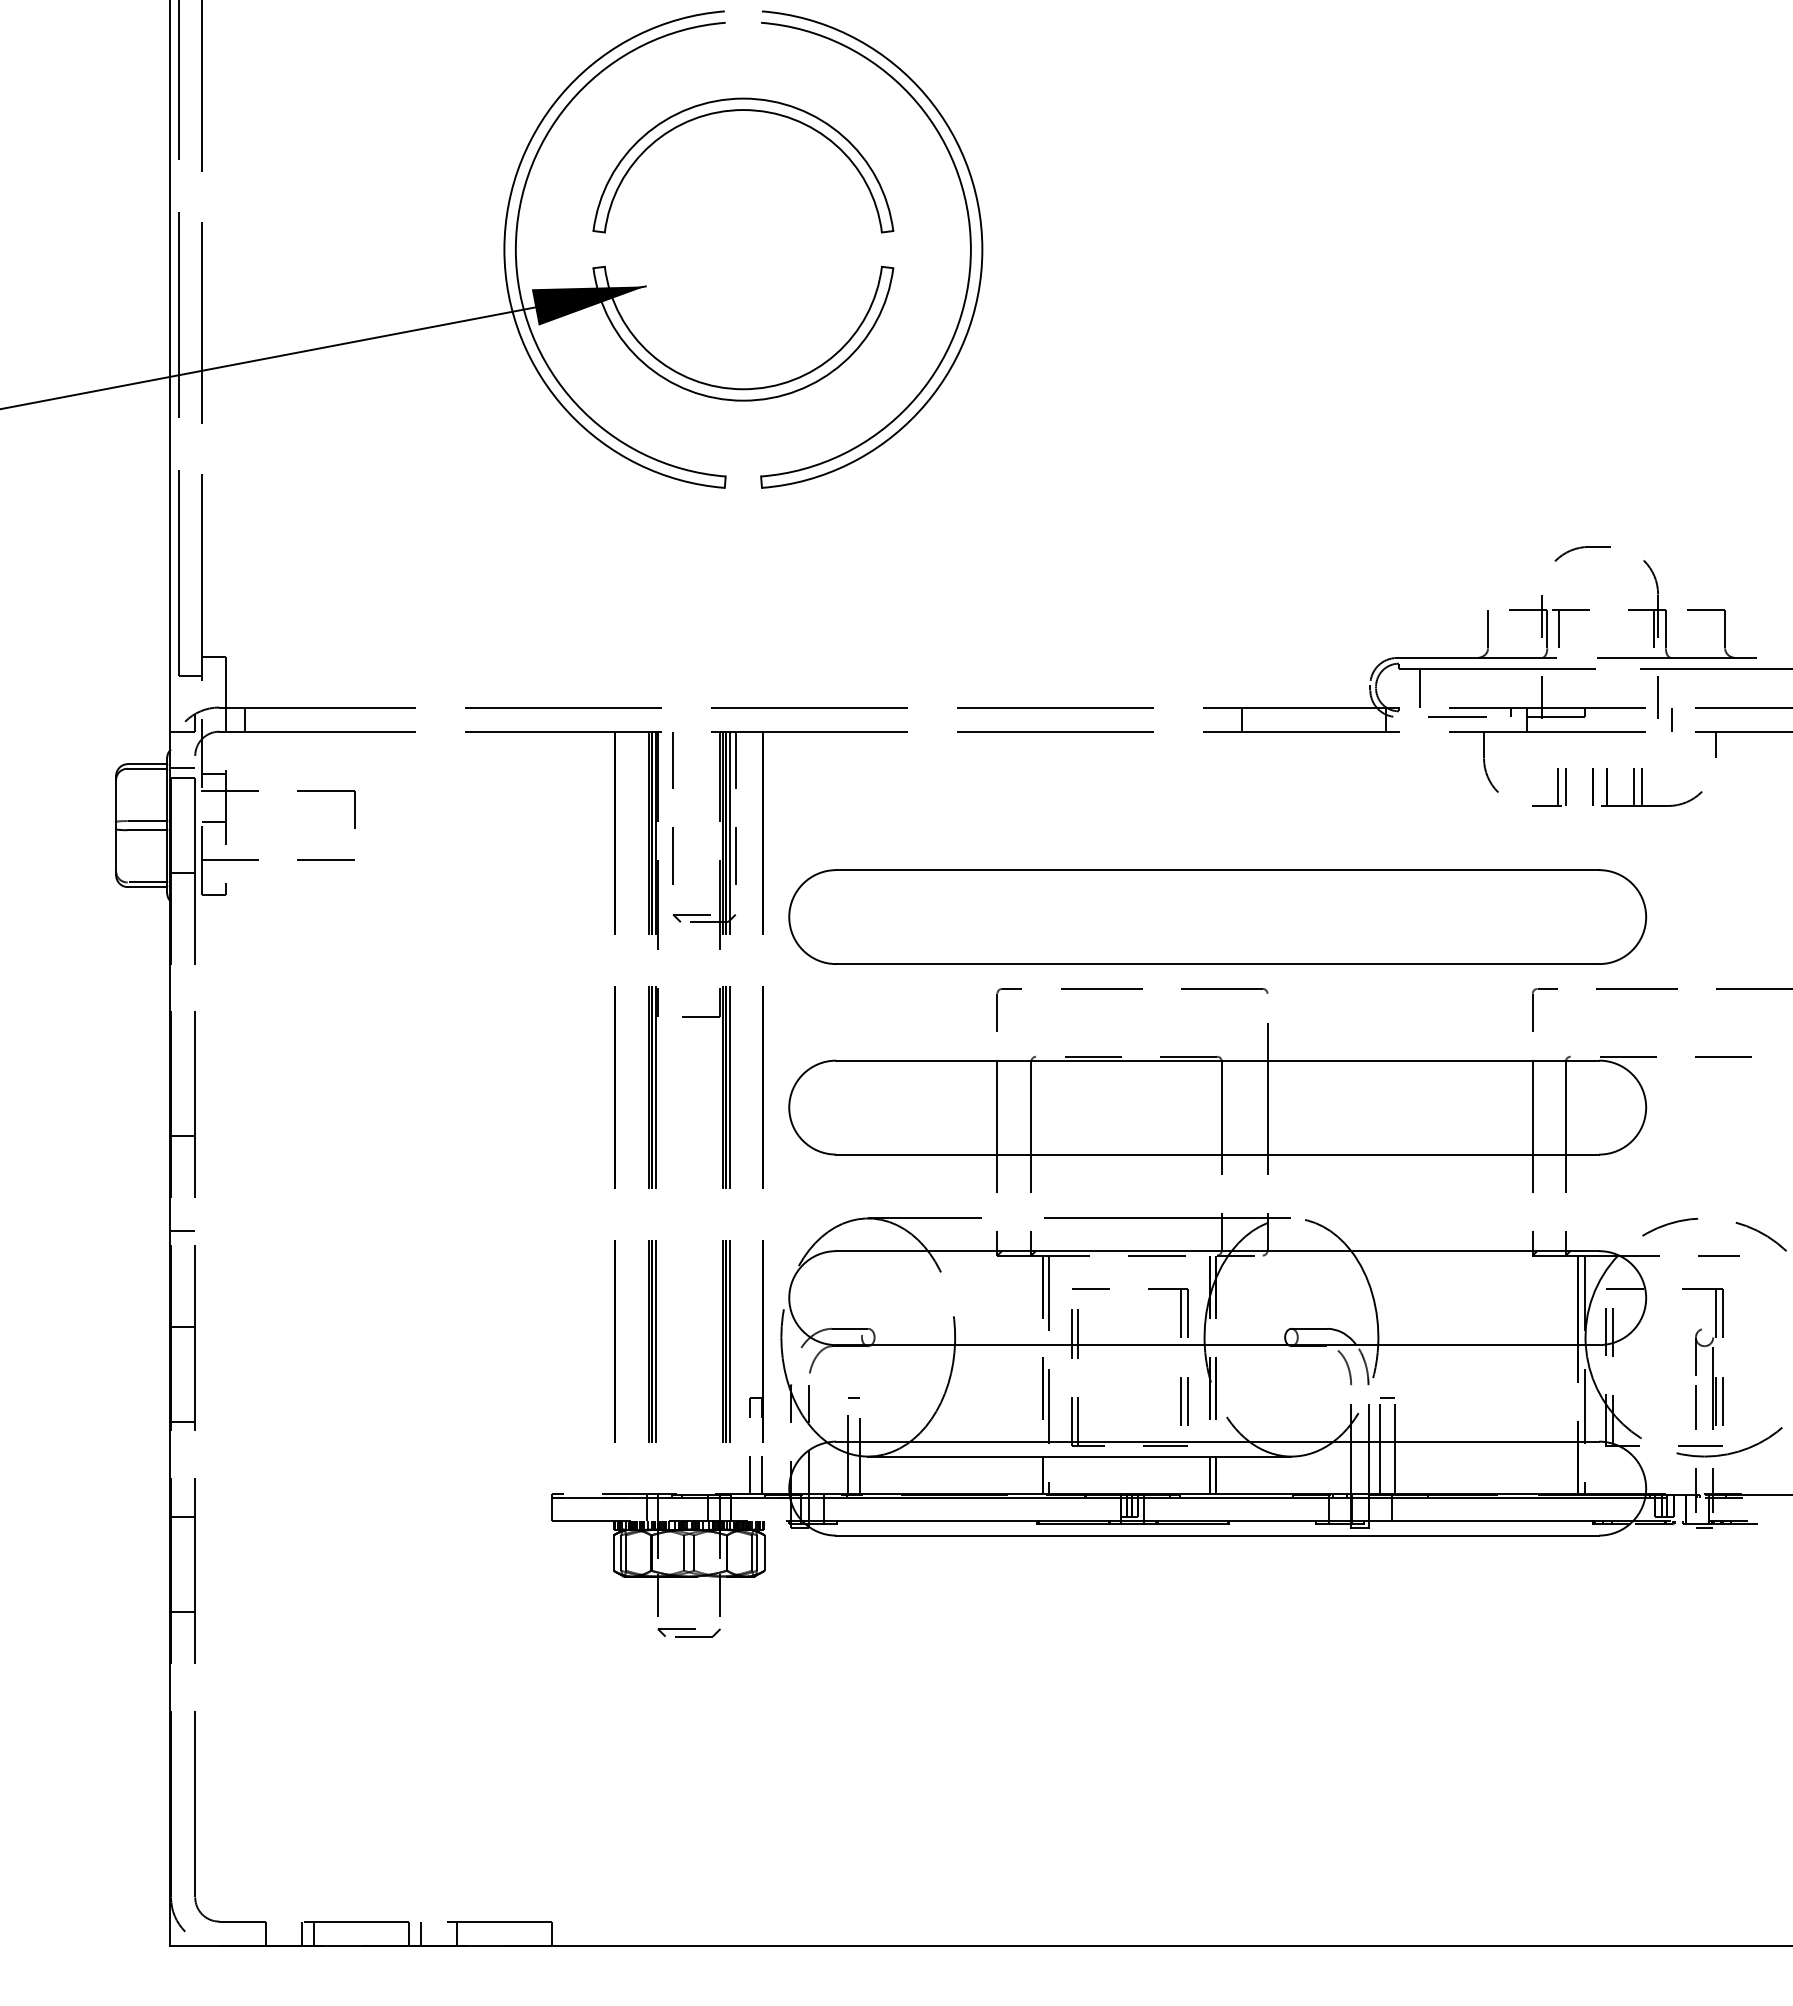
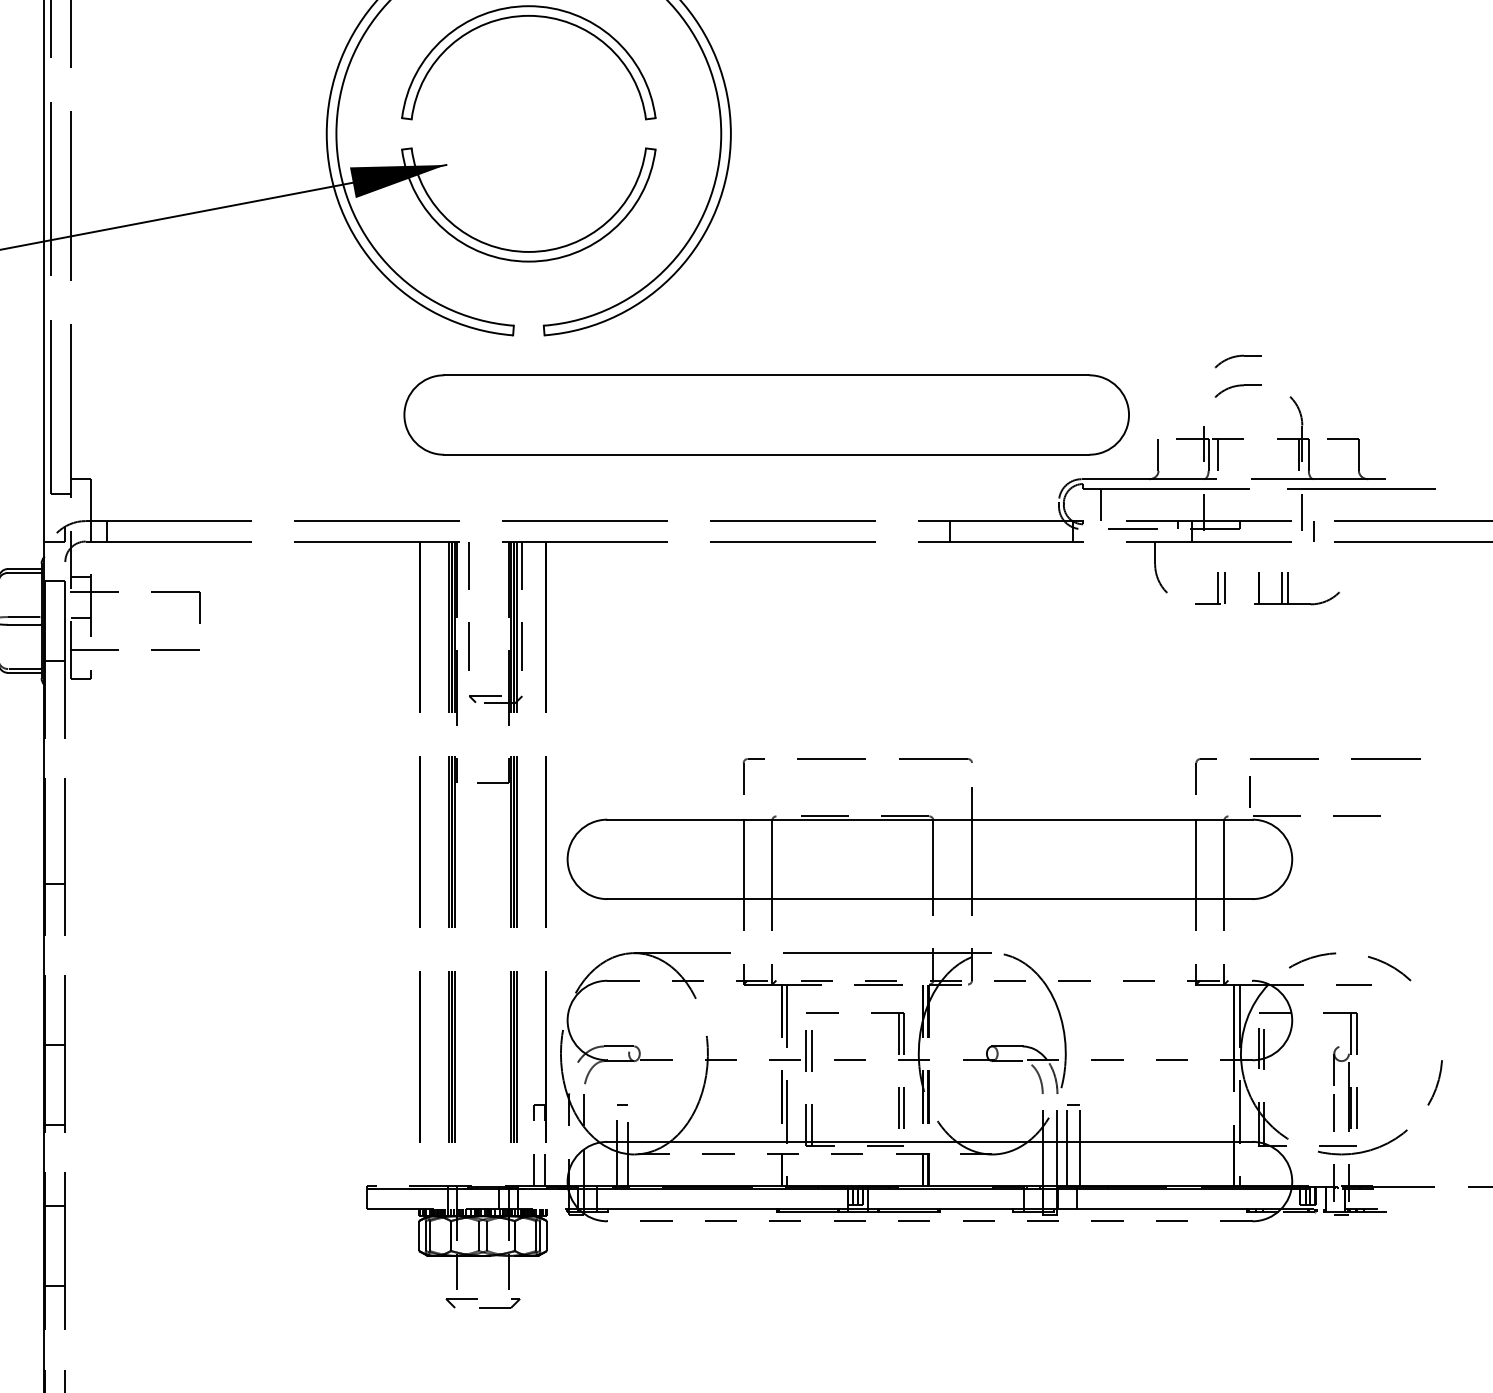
part: (1582, 518) -> (1238, 361), added
line: (1715, 744) -> (1350, 552), removed
line: (183, 768) -> (55, 572), removed
line: (1592, 786) -> (1250, 791), moved
part: (1217, 916) -> (766, 414), moved
line: (183, 1231) -> (55, 964), removed
line: (1218, 1251) -> (930, 981), solid -> dashed
line: (1217, 1345) -> (929, 1060), solid -> dashed
line: (1079, 1456) -> (813, 1154), solid -> dashed
line: (1217, 1535) -> (929, 1221), solid -> dashed
part: (688, 1632) -> (482, 1303), size x1.4

